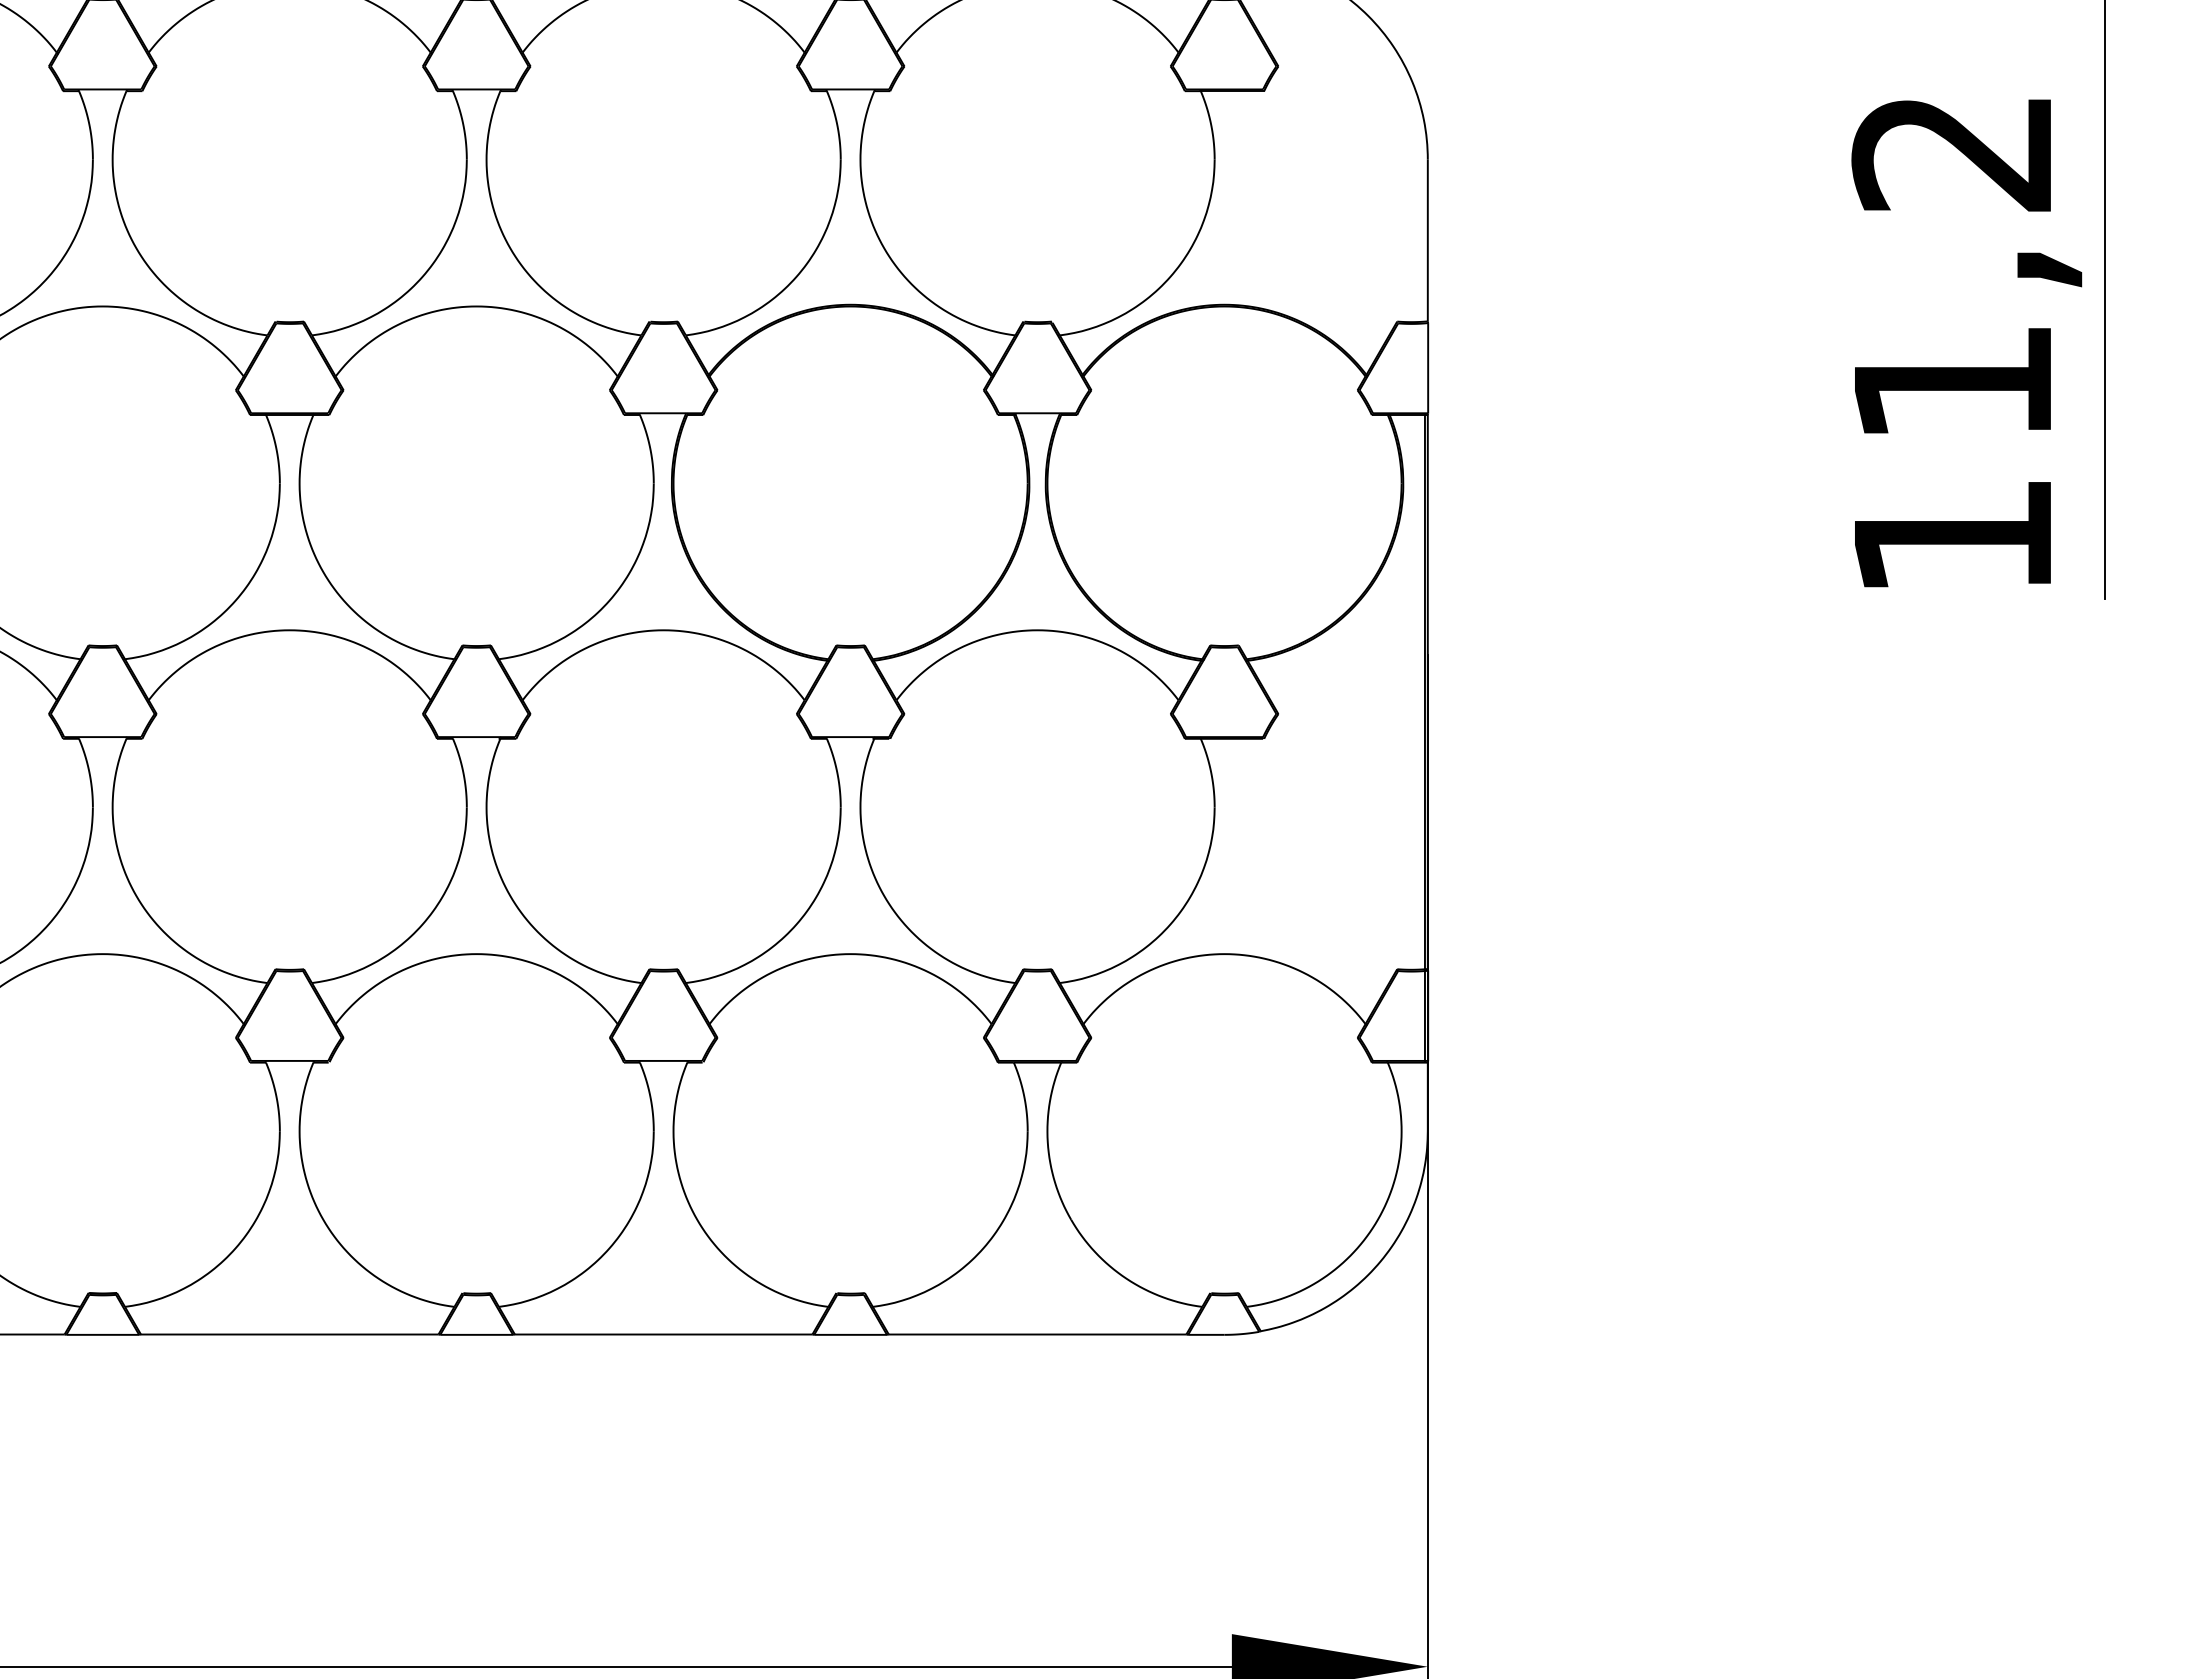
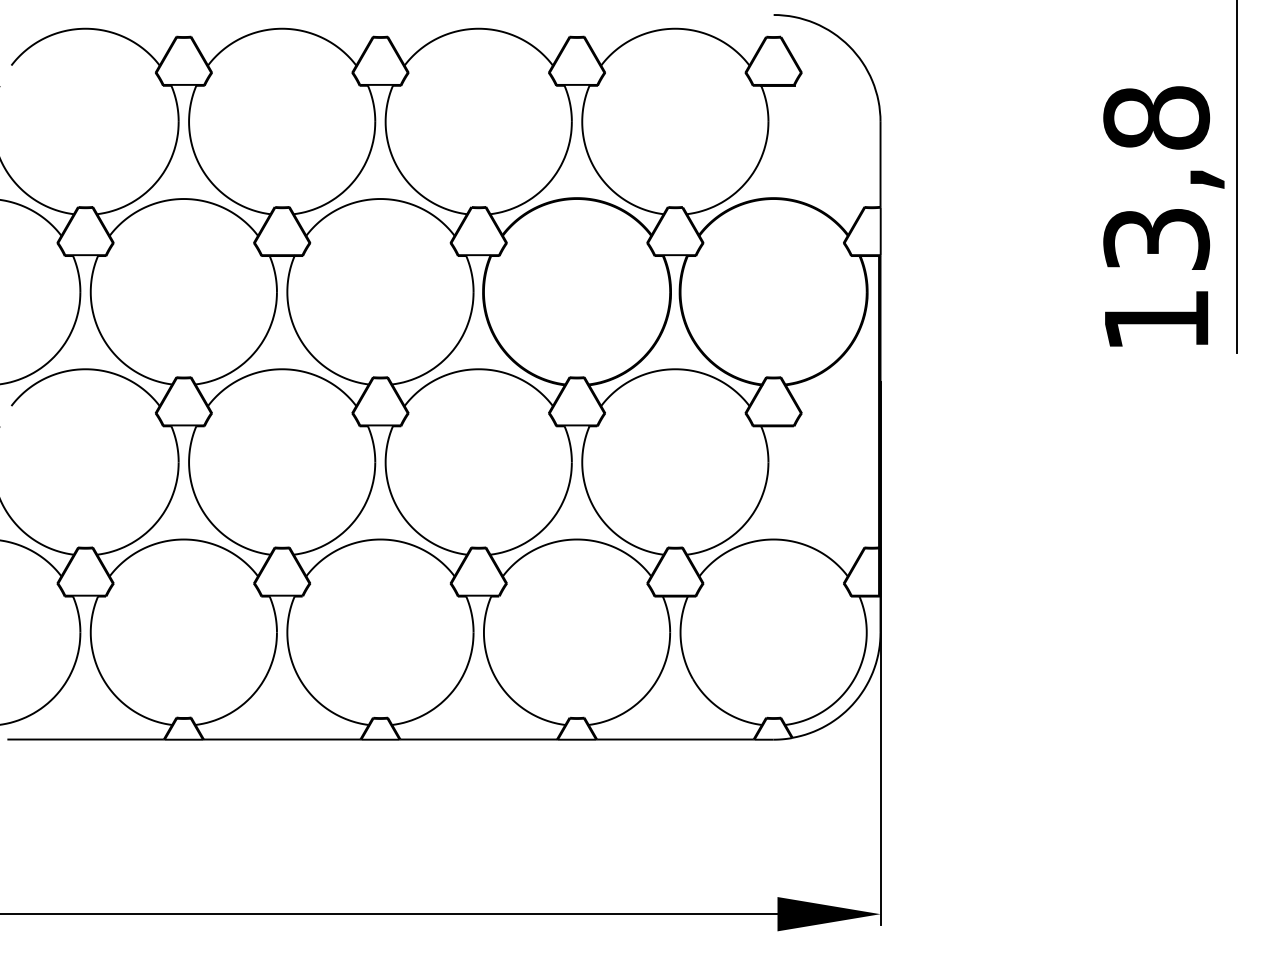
text: (1952, 265) -> (1156, 177), 11,2 -> 13,8

